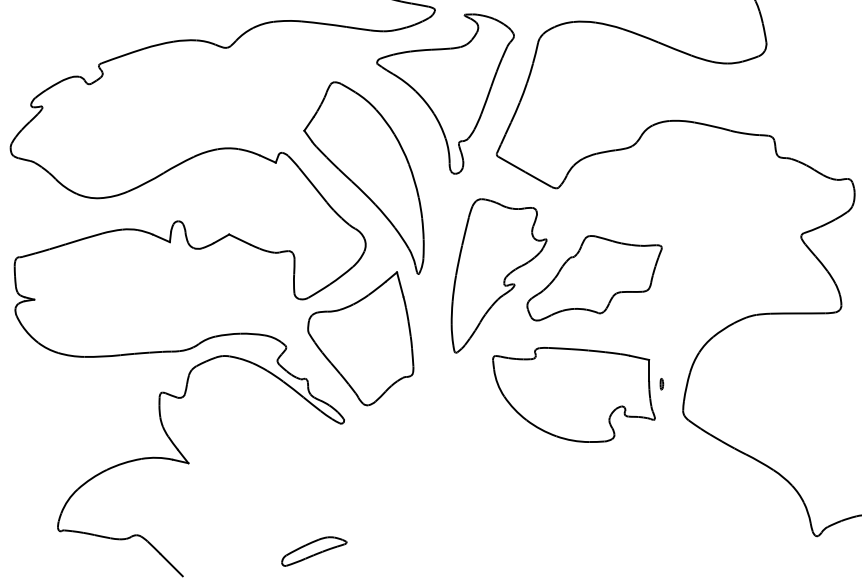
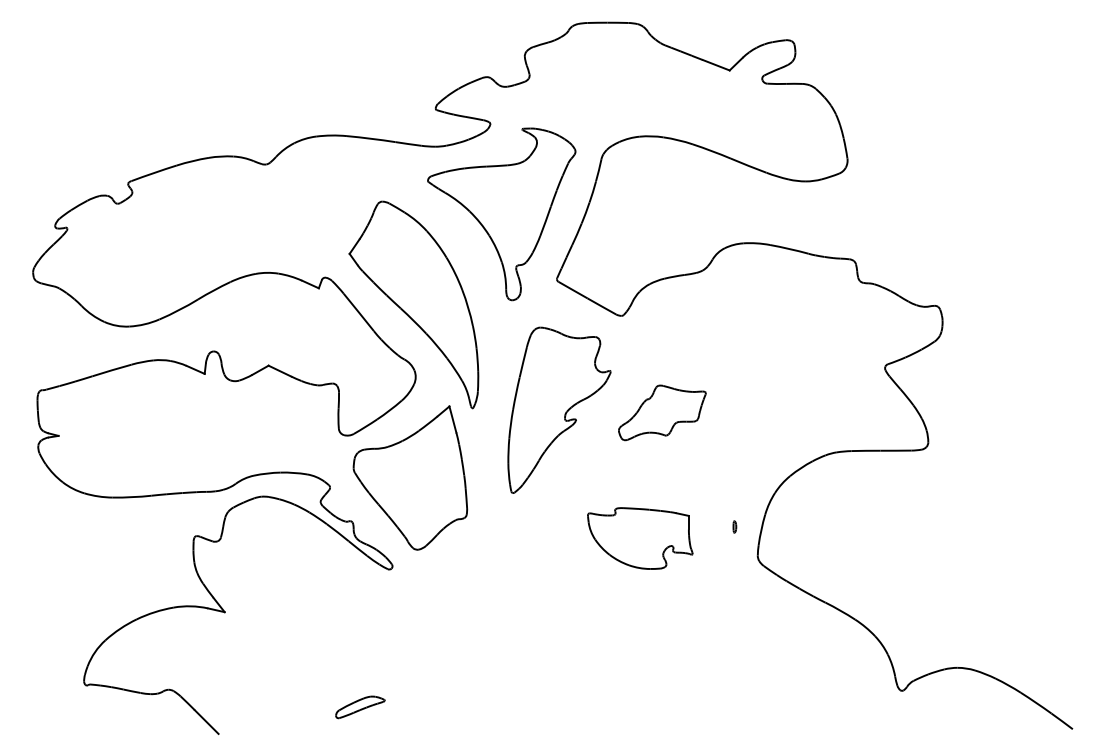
part: (594, 277) -> (662, 412), size x0.6
part: (574, 394) -> (640, 538), size x0.6
part: (314, 551) -> (360, 707), size x0.7

